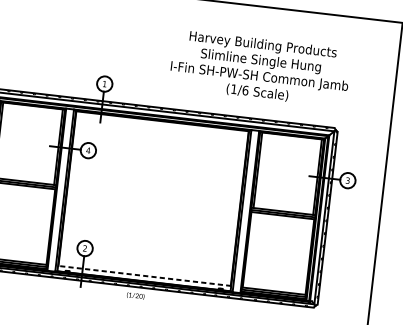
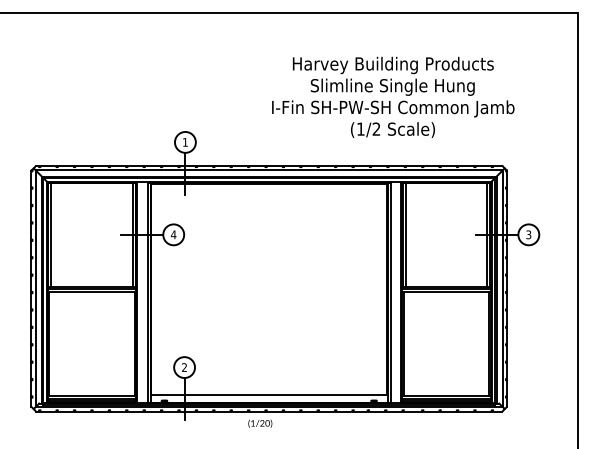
text: (245, 90) -> (376, 128), (1/6 -> (1/2
line: (144, 276) -> (268, 395), dashed -> solid

